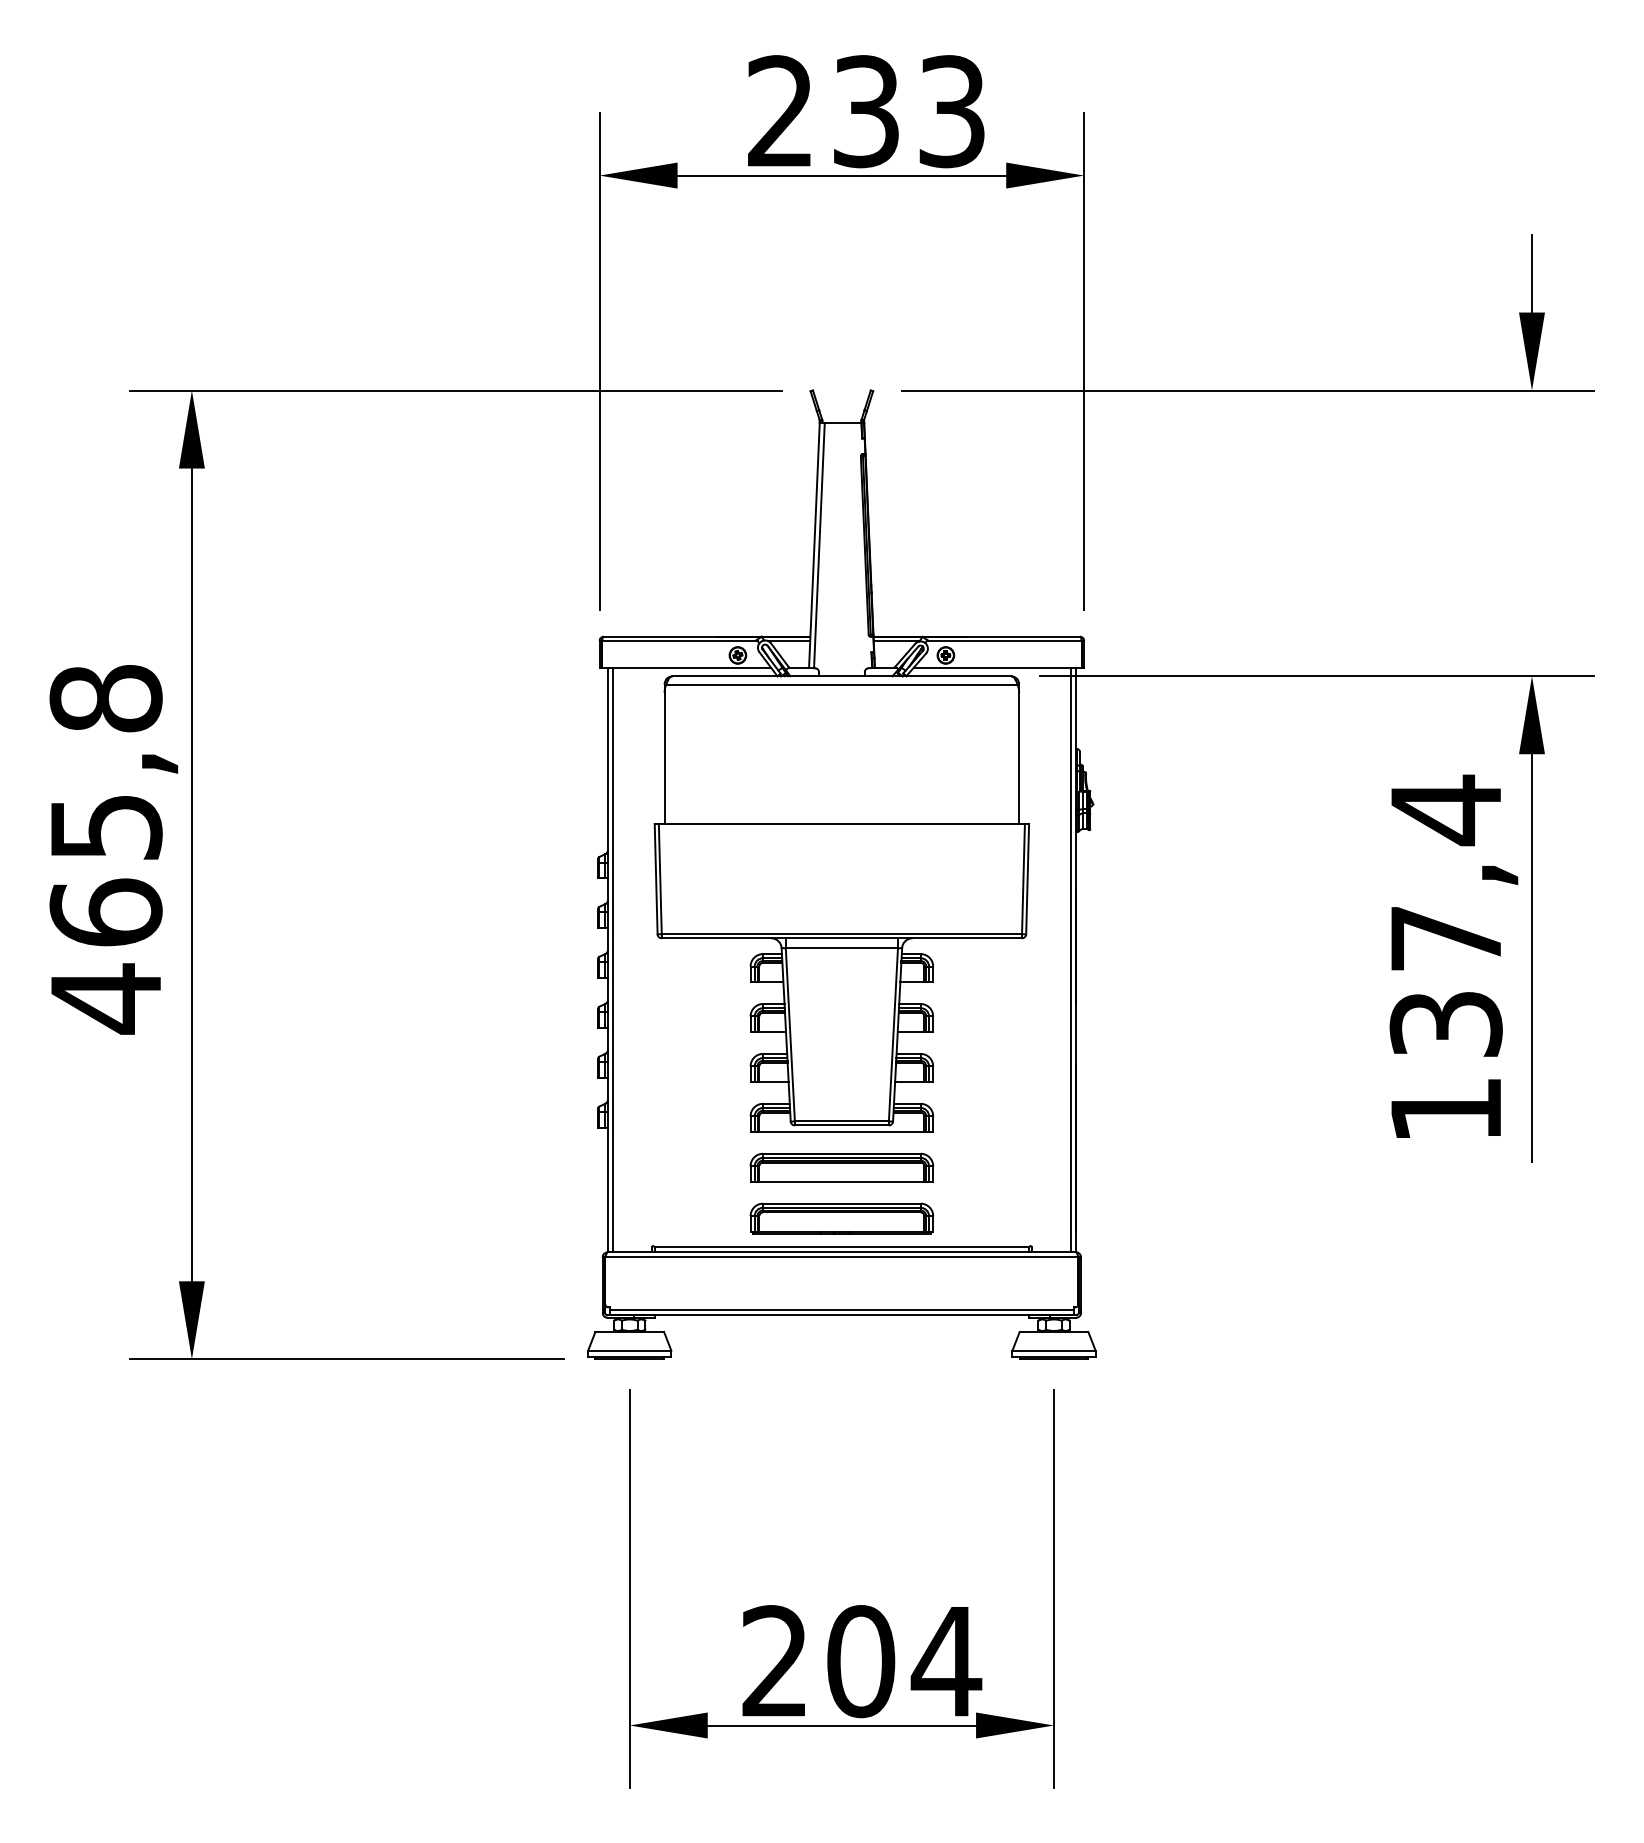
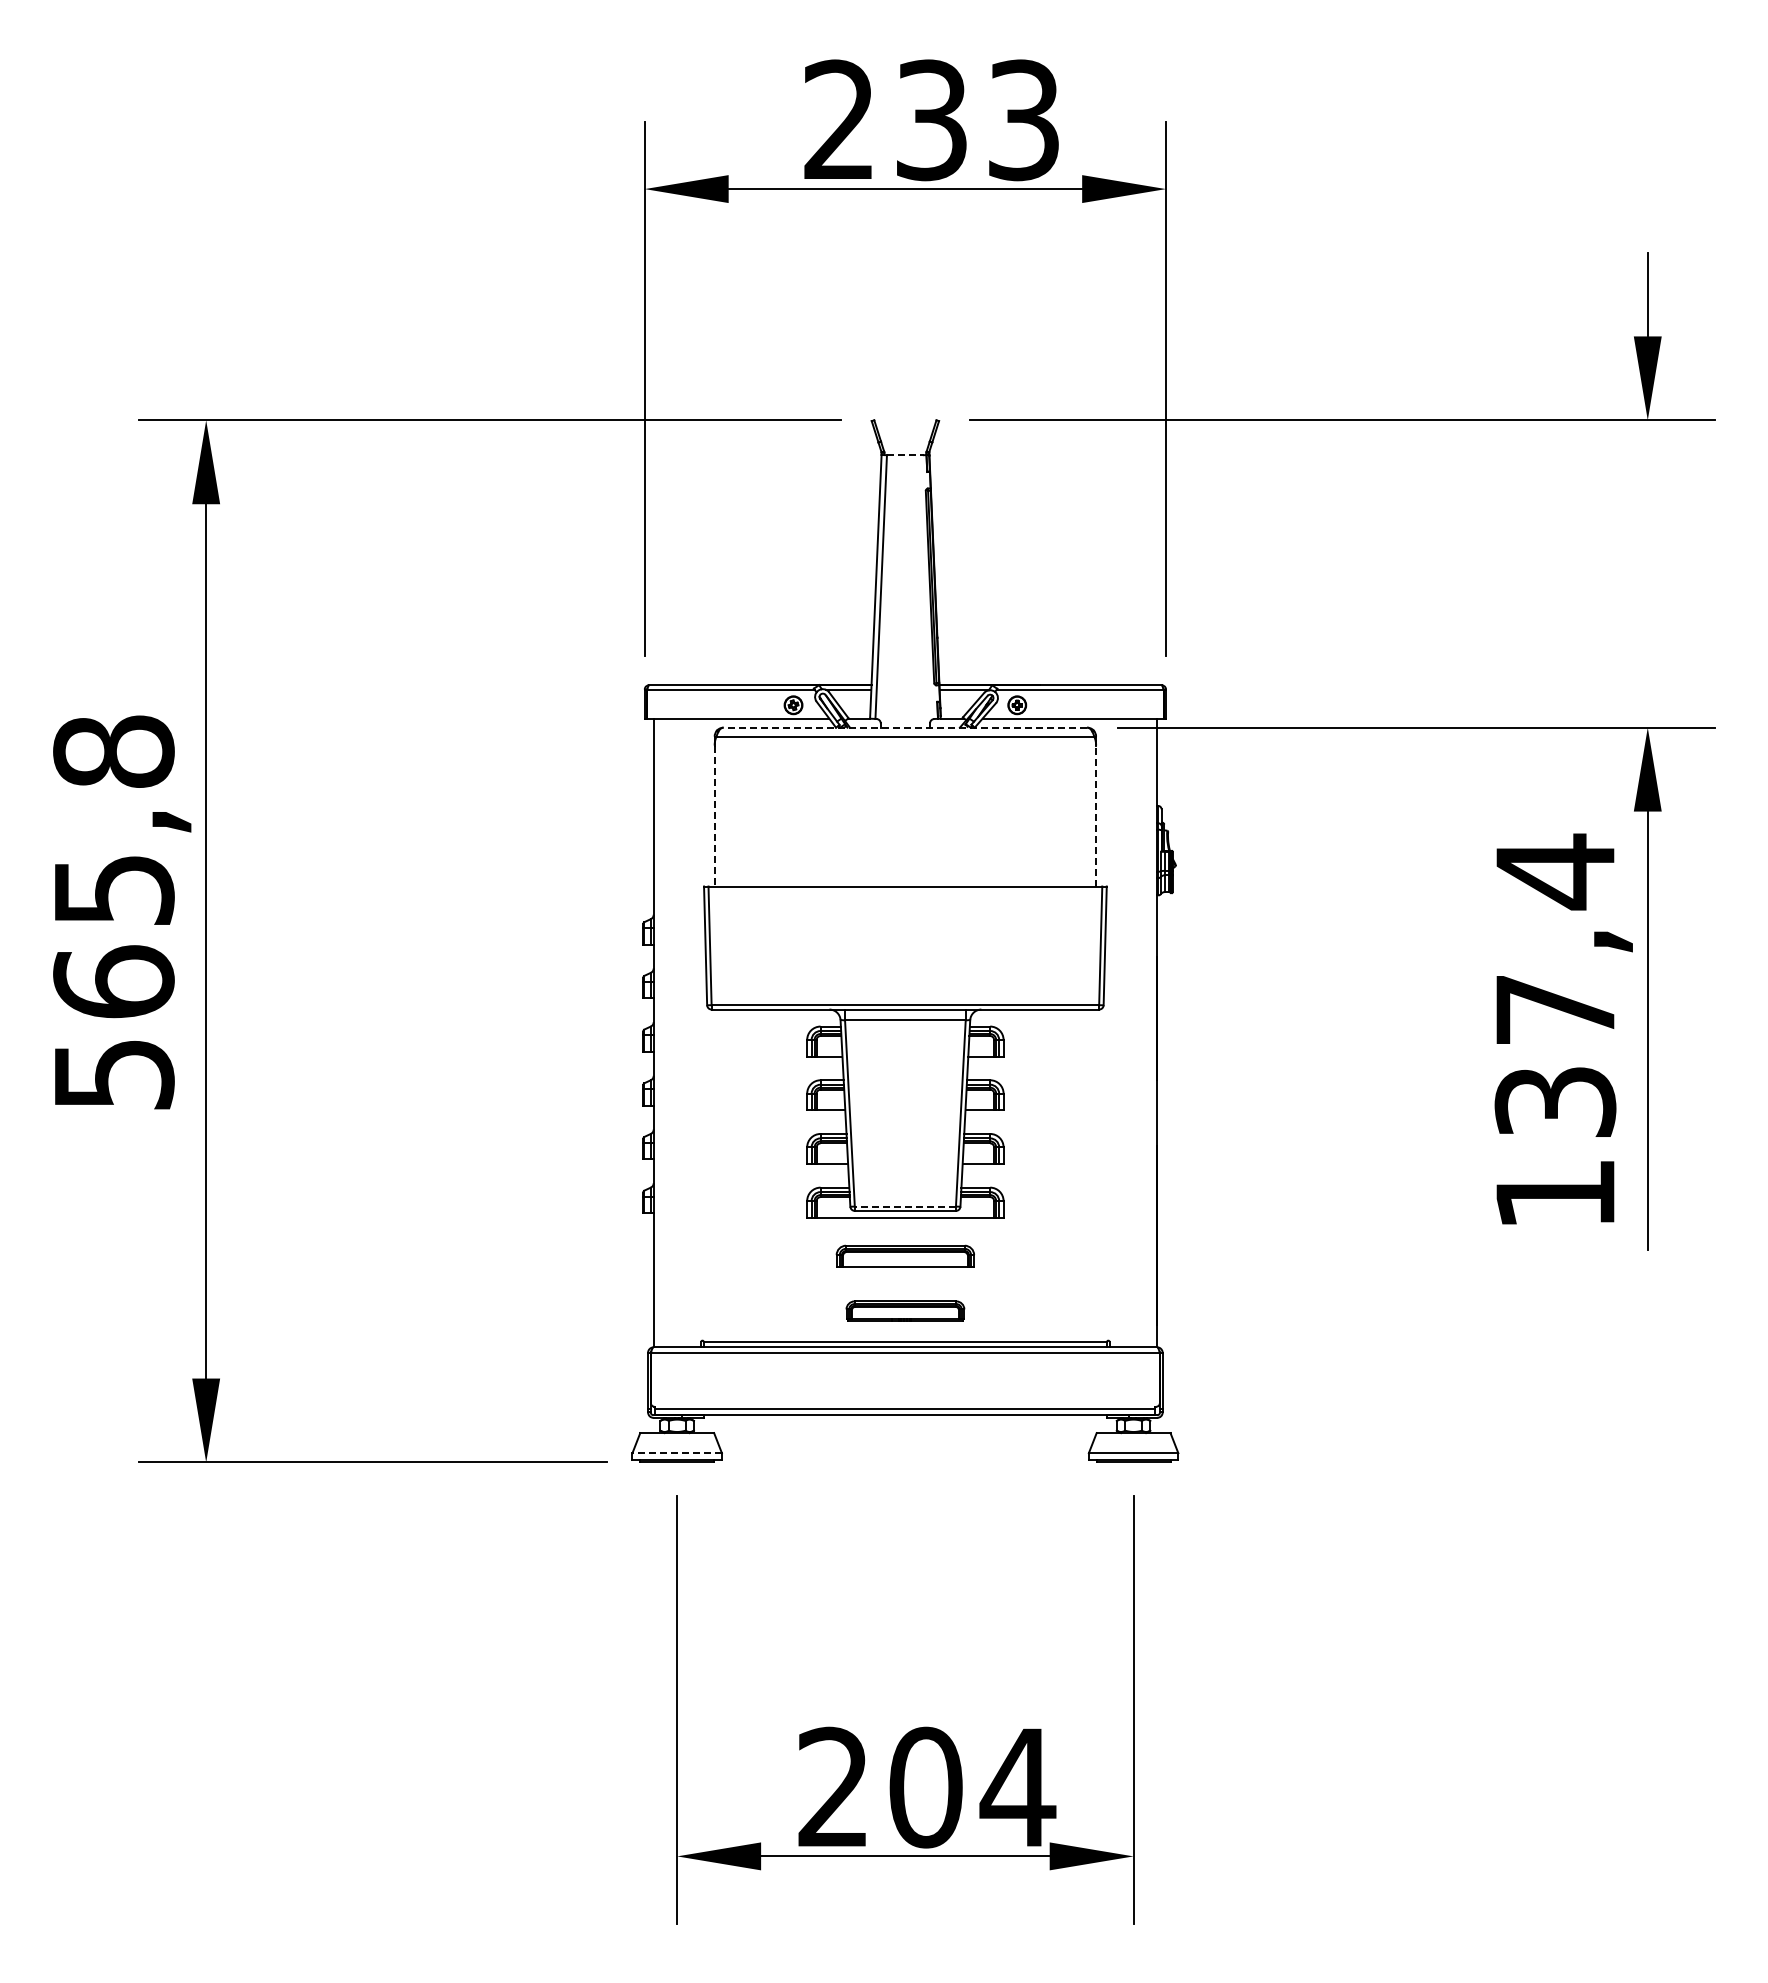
line: (841, 423) -> (905, 455), solid -> dashed
line: (841, 676) -> (905, 727), solid -> dashed
line: (1019, 757) -> (1096, 815), solid -> dashed
line: (664, 758) -> (714, 816), solid -> dashed
line: (613, 959) -> (659, 1032), removed
line: (1070, 959) -> (1151, 1032), removed
text: (106, 998) -> (114, 1074), 465,8 -> 565,8
line: (841, 1121) -> (905, 1206), solid -> dashed
part: (841, 1166) -> (905, 1255), size x0.7
part: (841, 1218) -> (905, 1310), size x0.6
line: (630, 1350) -> (677, 1453), solid -> dashed

